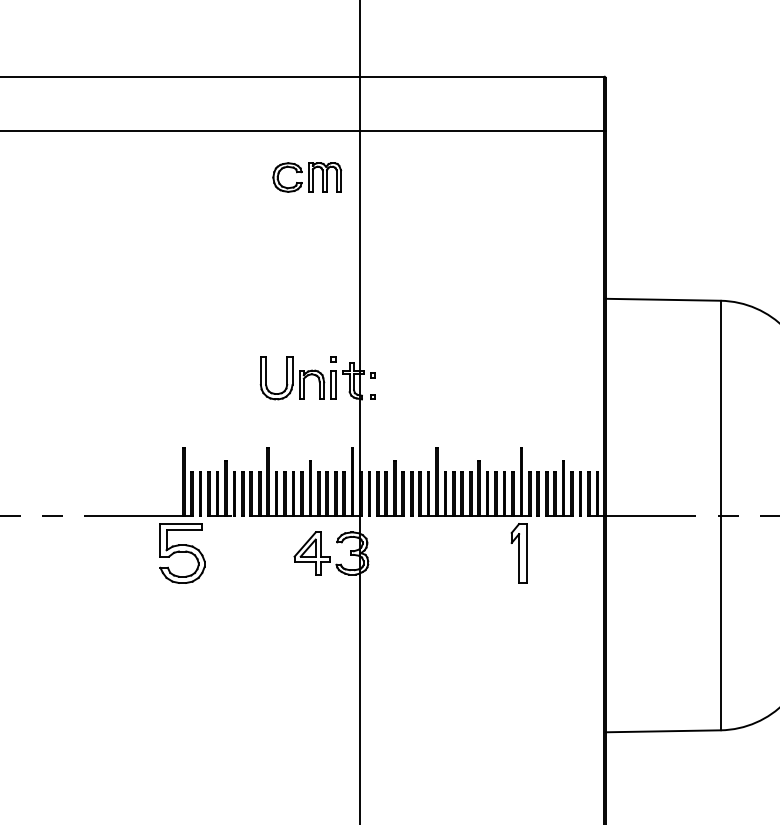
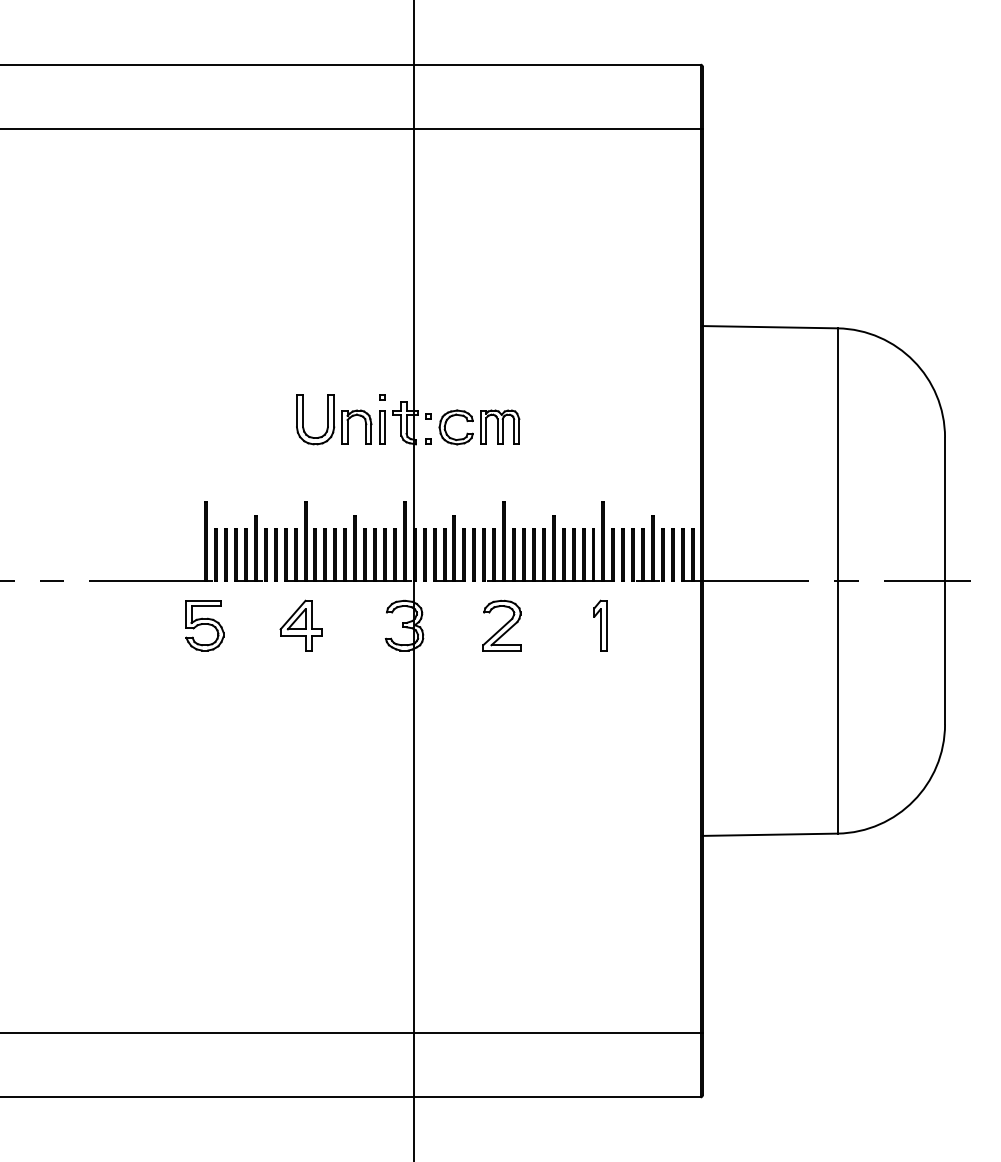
part: (307, 177) -> (479, 427), moved
part: (182, 553) -> (204, 625), size x0.71
part: (311, 553) -> (300, 625), moved
part: (434, 553) -> (501, 625), added
part: (518, 553) -> (600, 625), size x0.71

